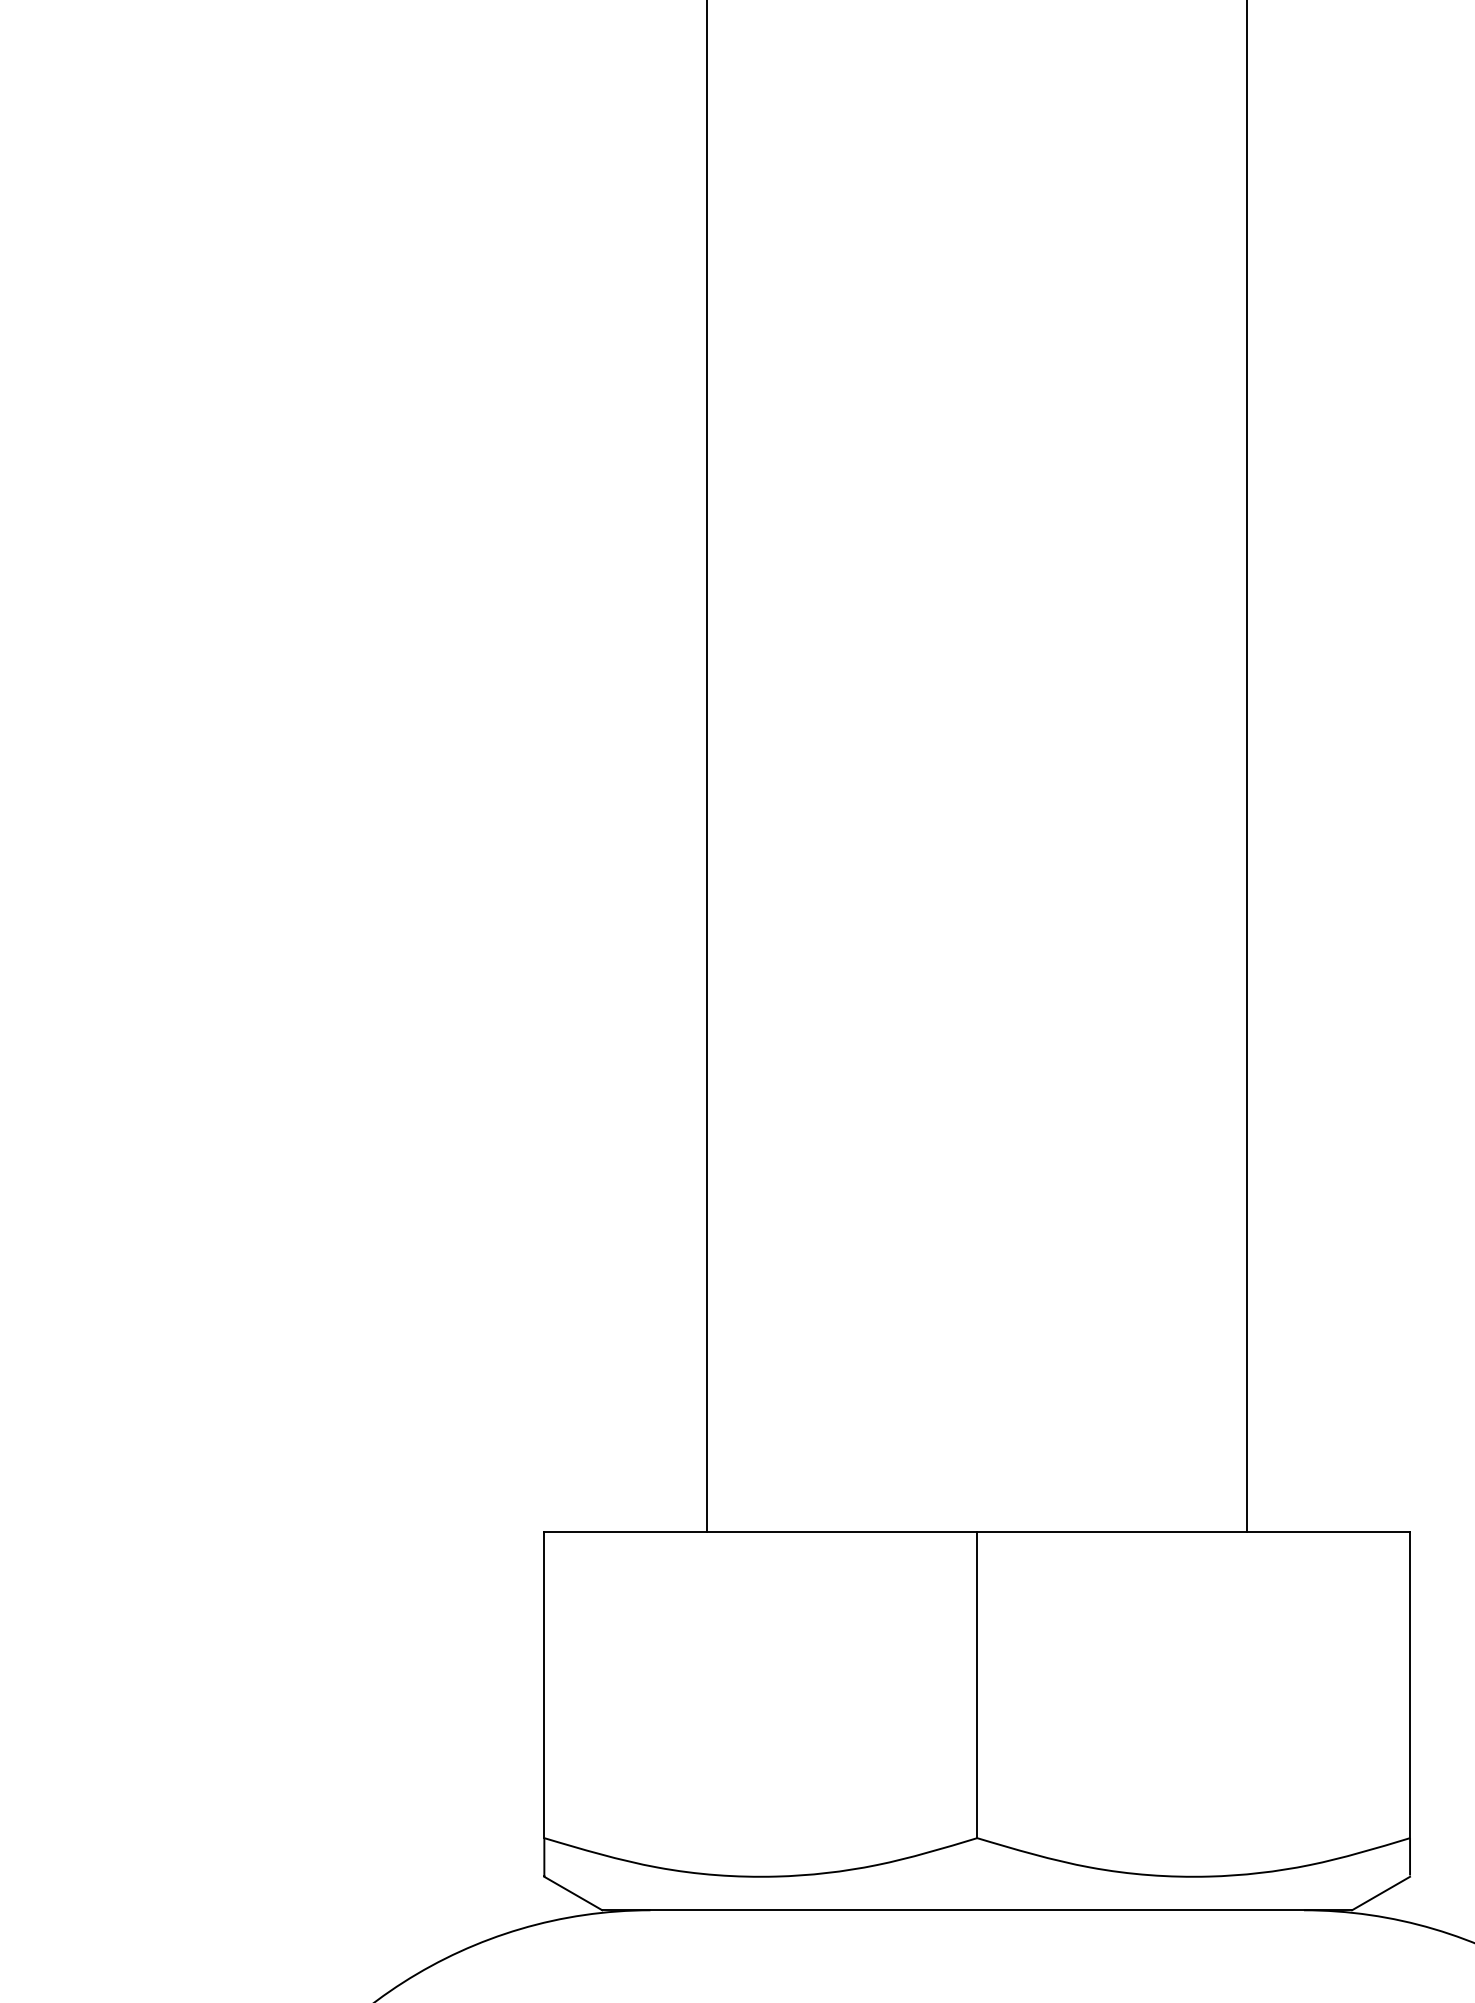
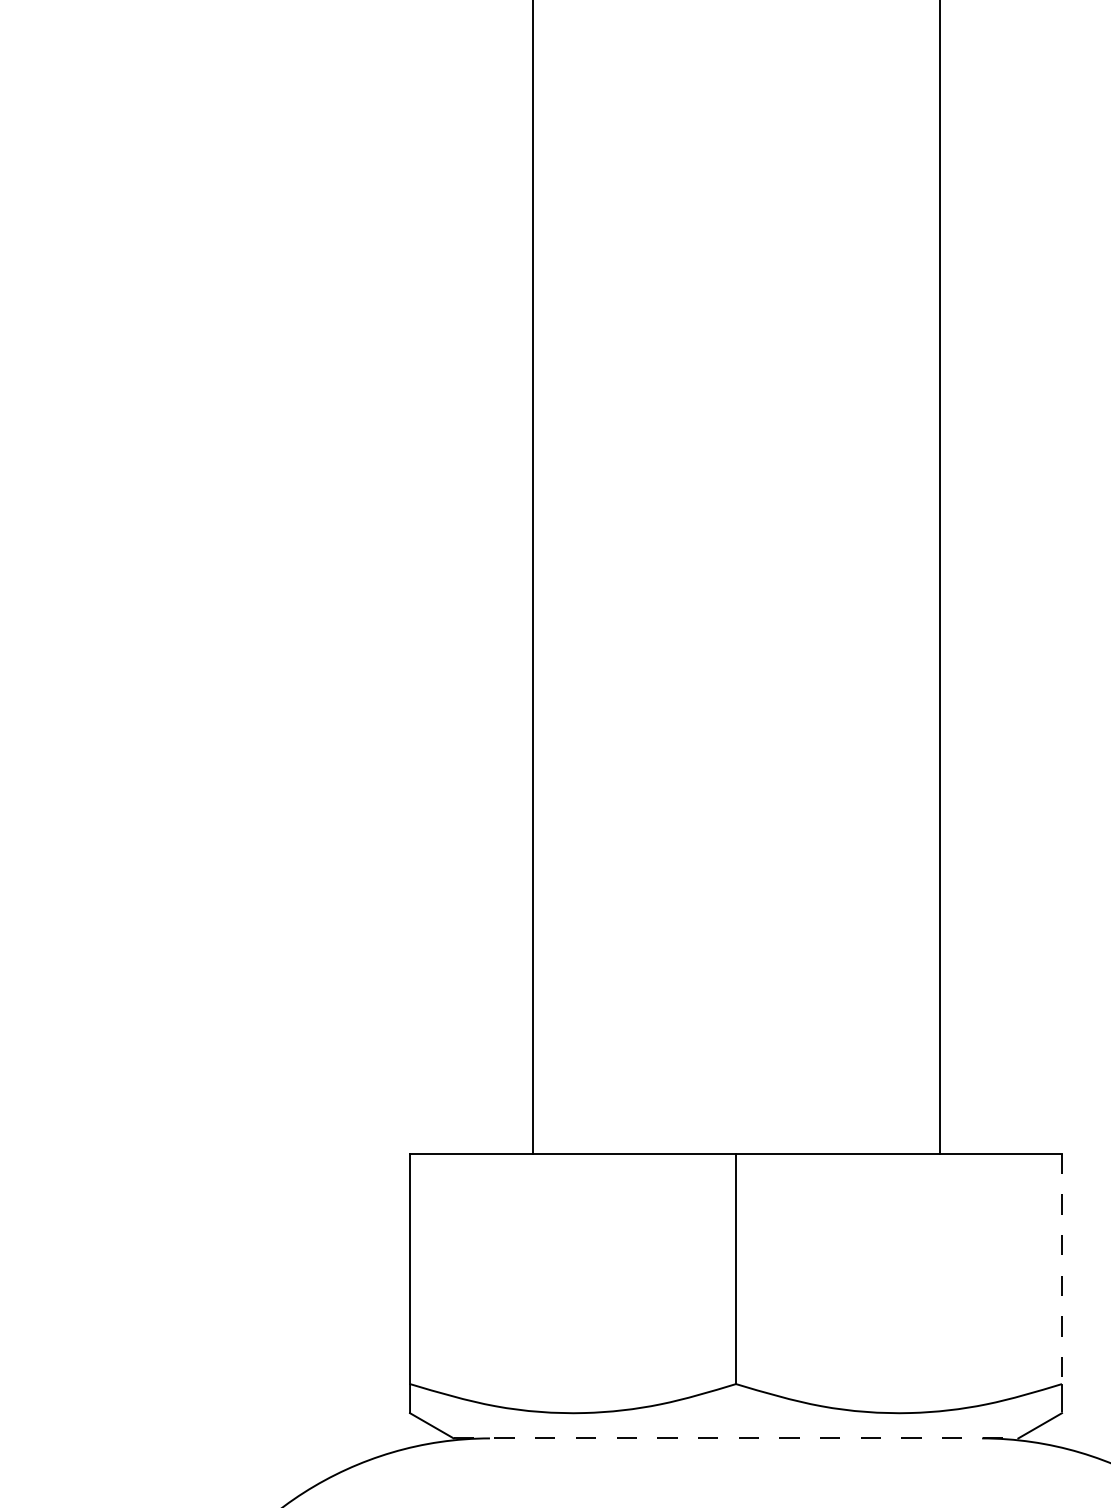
line: (1410, 1685) -> (1062, 1269), solid -> dashed
line: (977, 1910) -> (736, 1438), solid -> dashed

